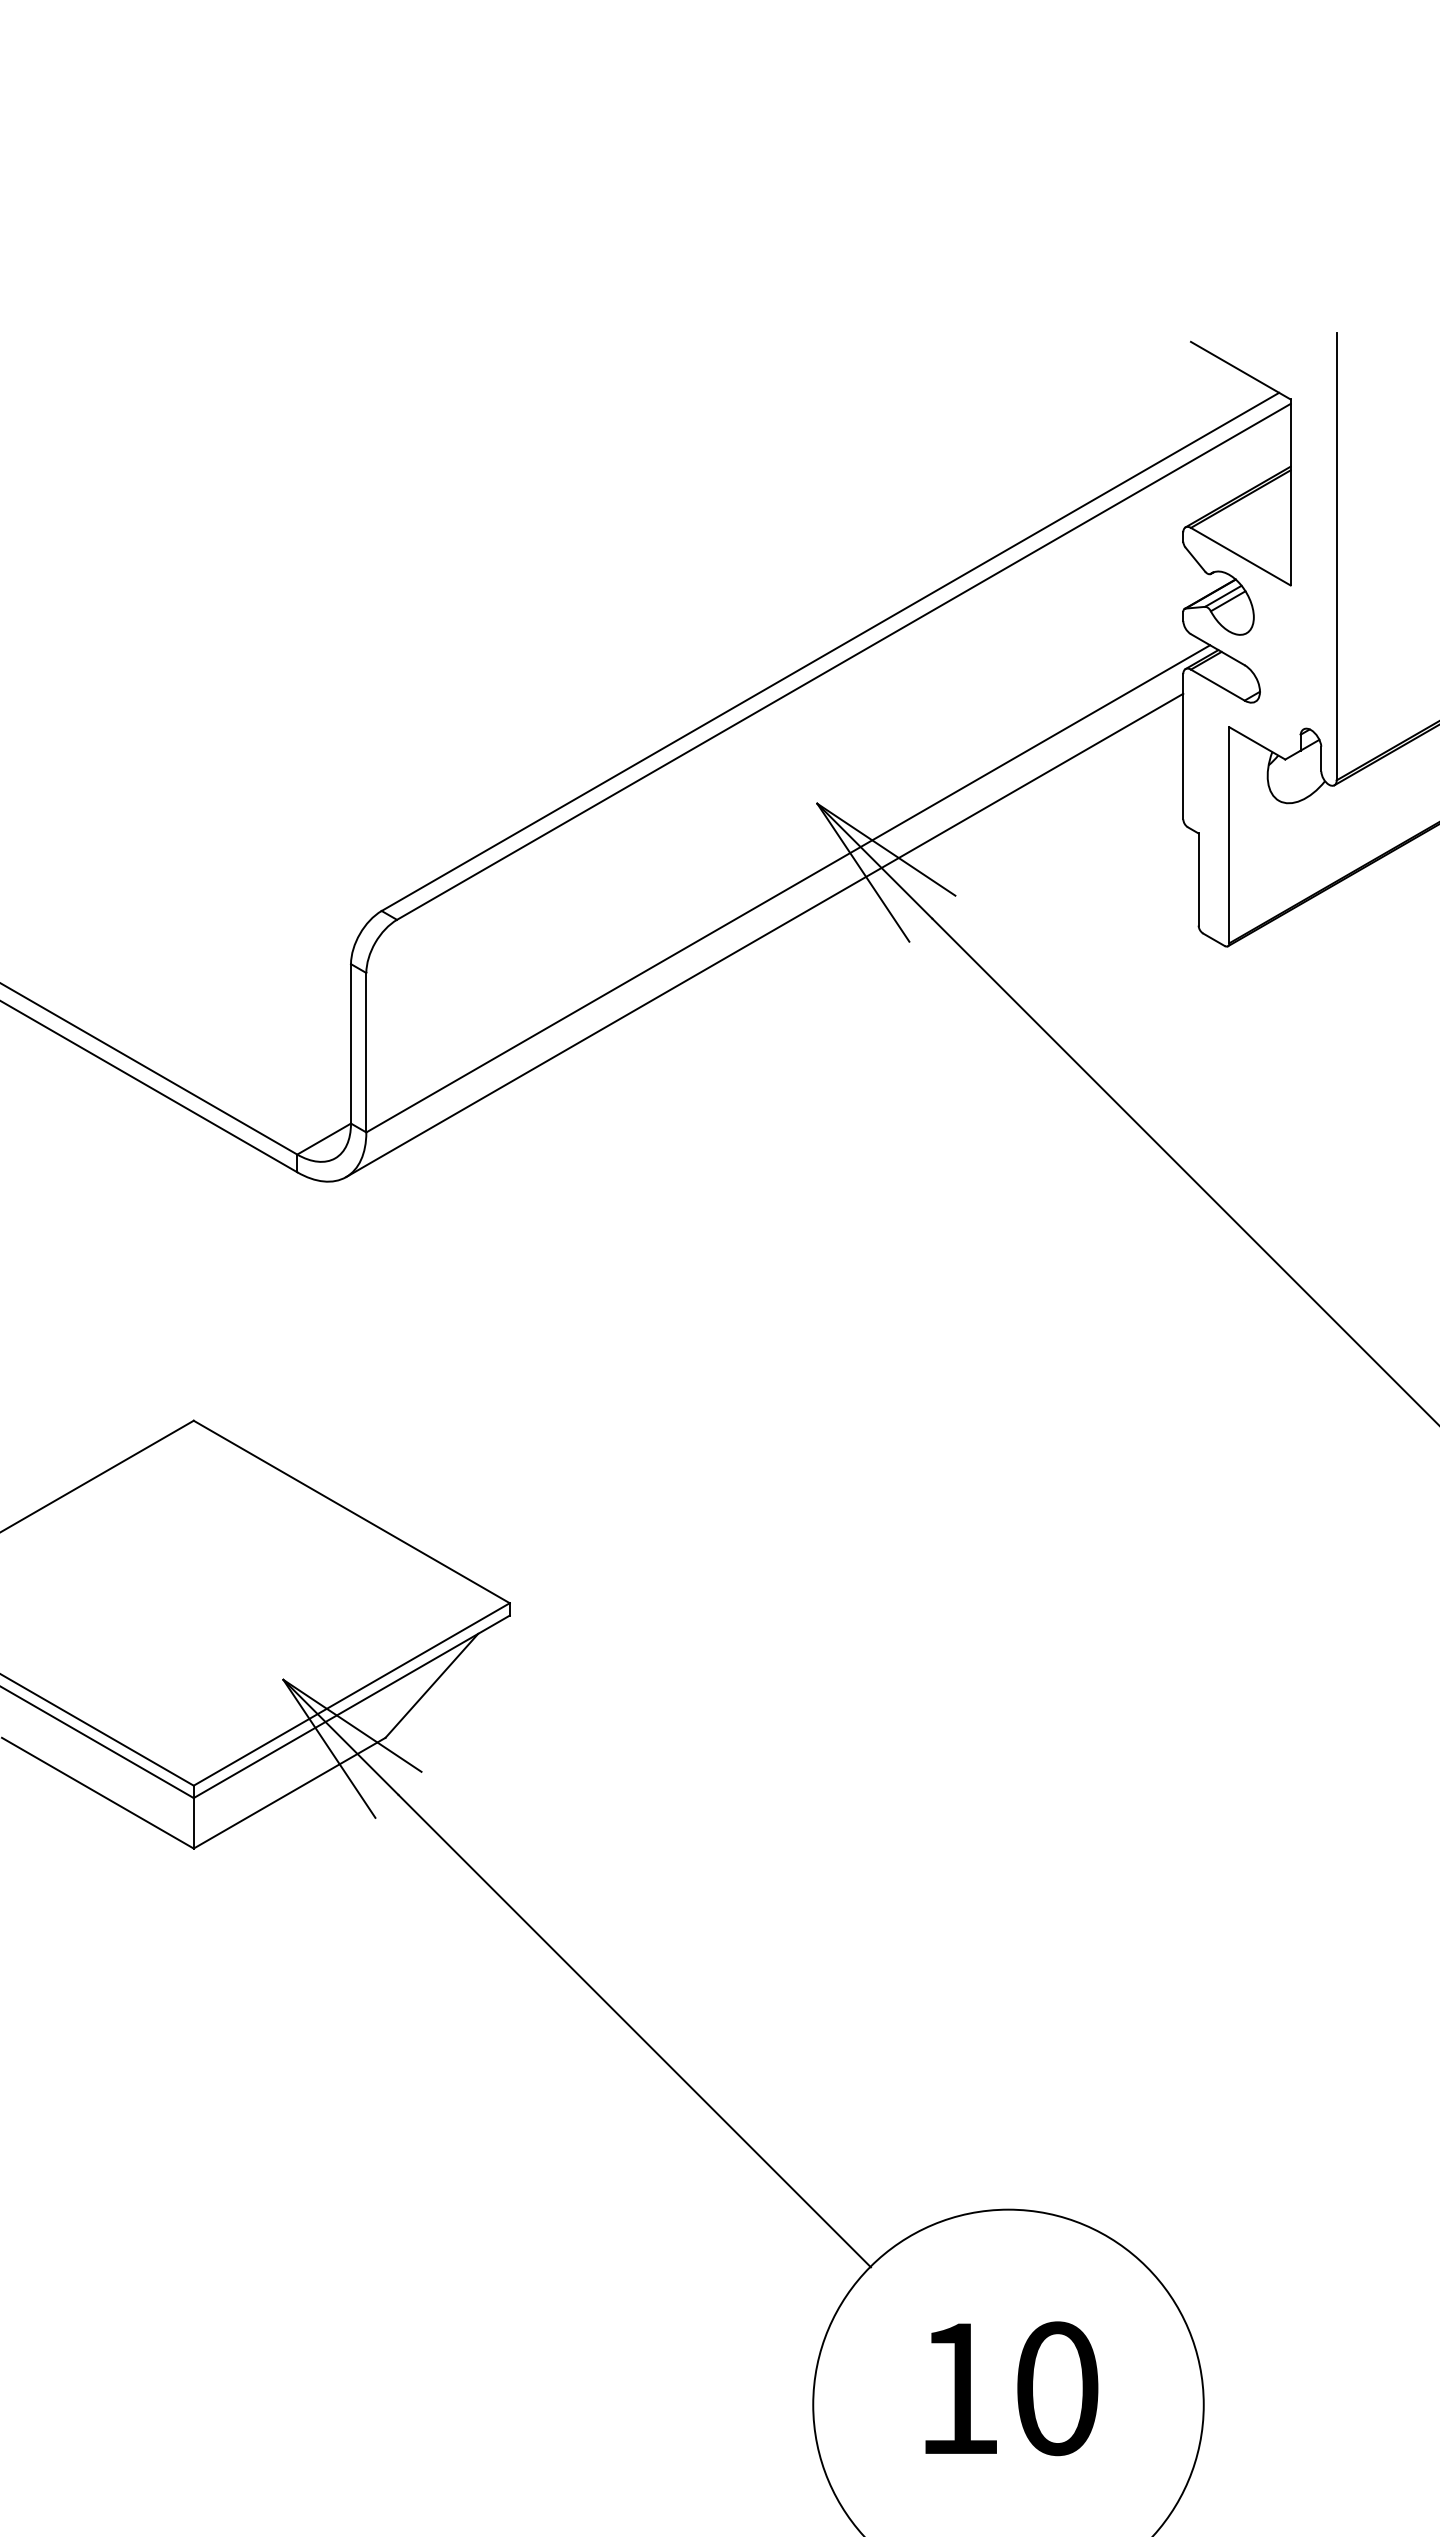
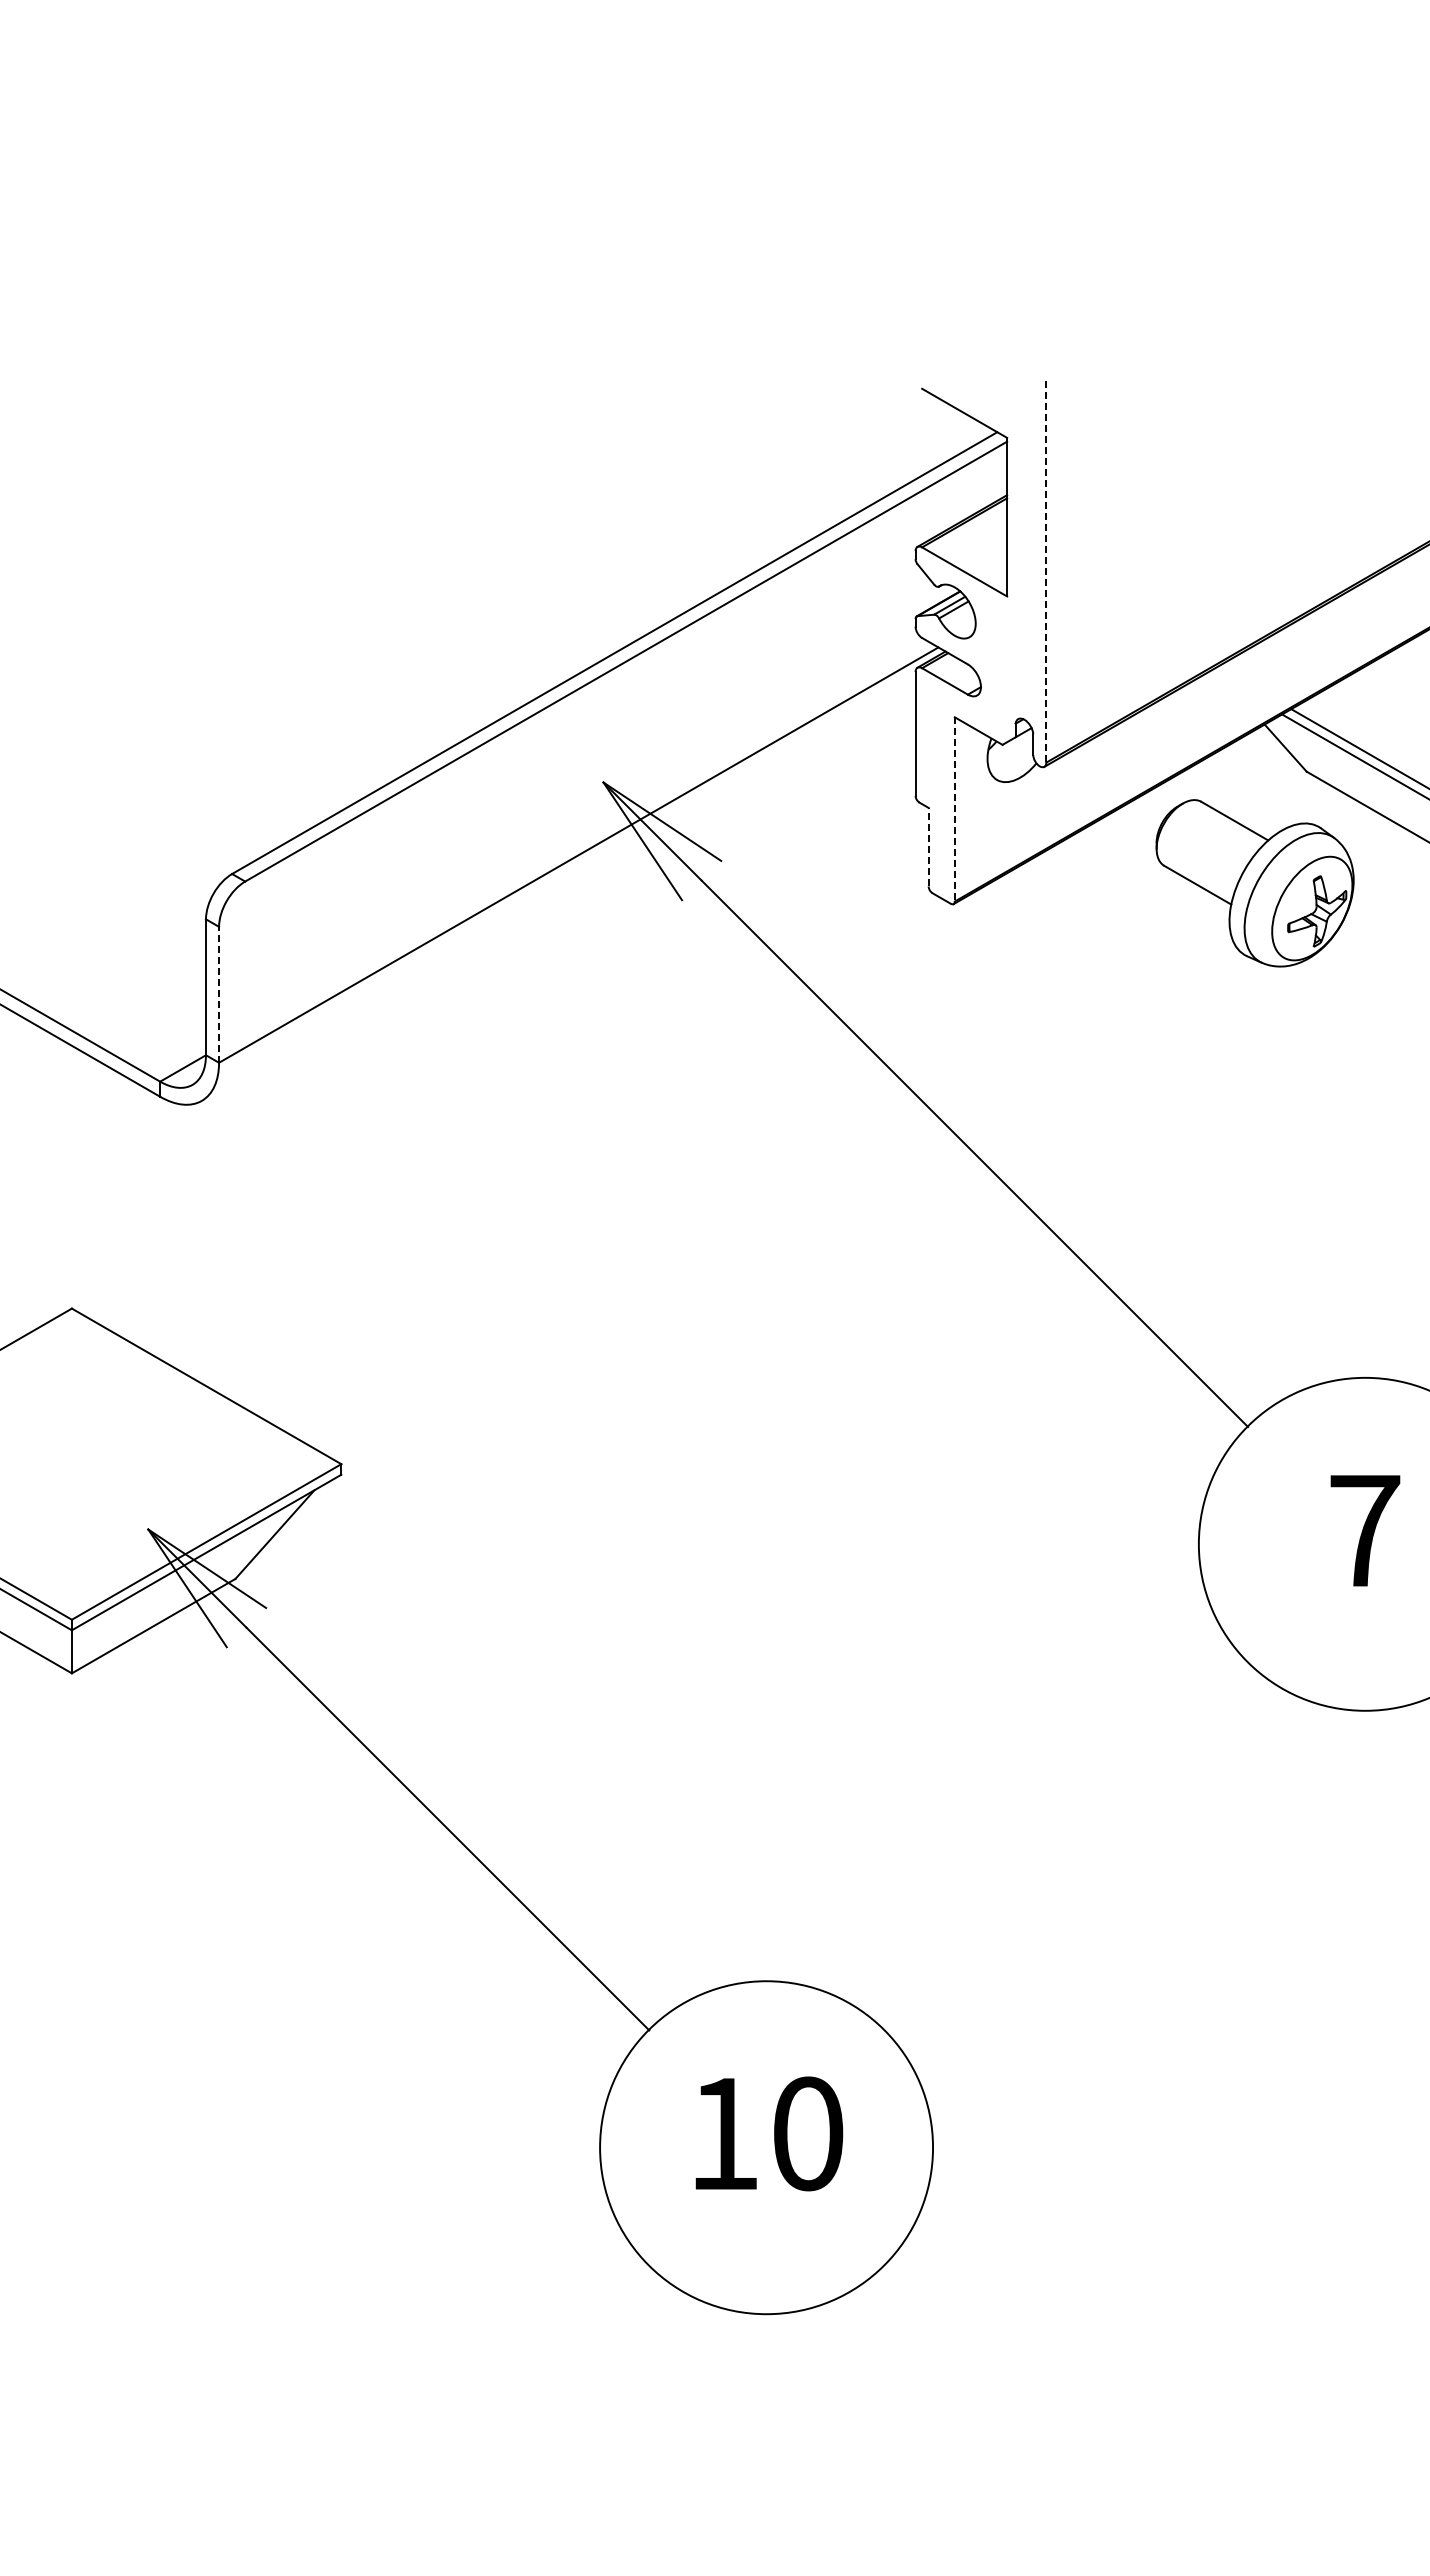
line: (1336, 556) -> (1046, 571), solid -> dashed
line: (1228, 835) -> (954, 809), solid -> dashed
line: (1198, 878) -> (928, 846), solid -> dashed
line: (764, 935) -> (558, 894), removed
line: (366, 1052) -> (219, 994), solid -> dashed

